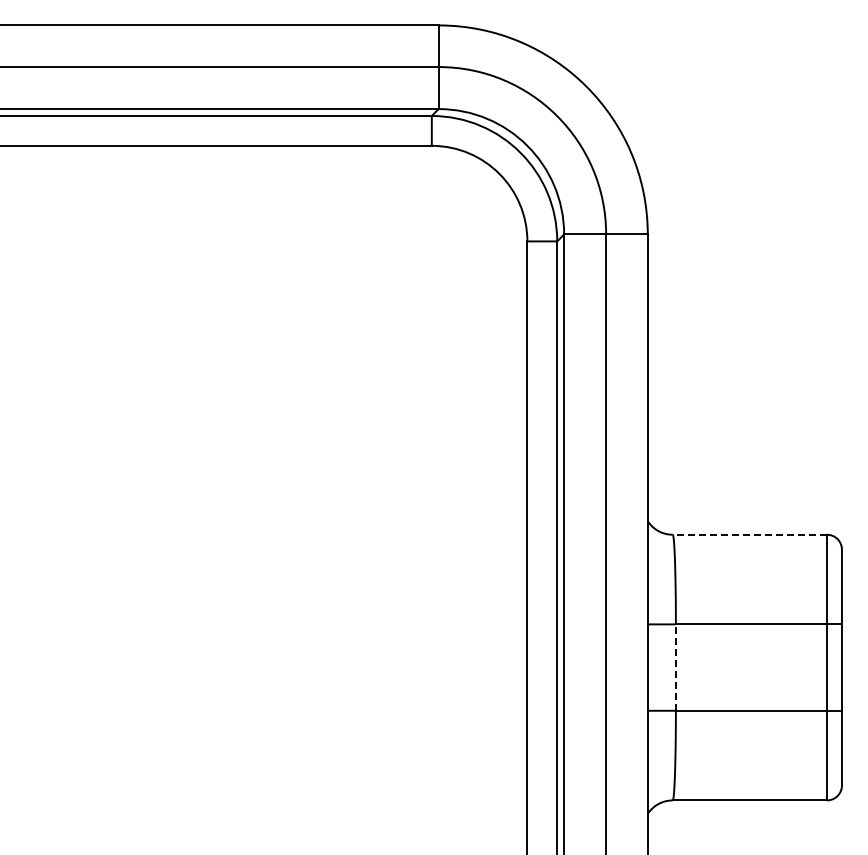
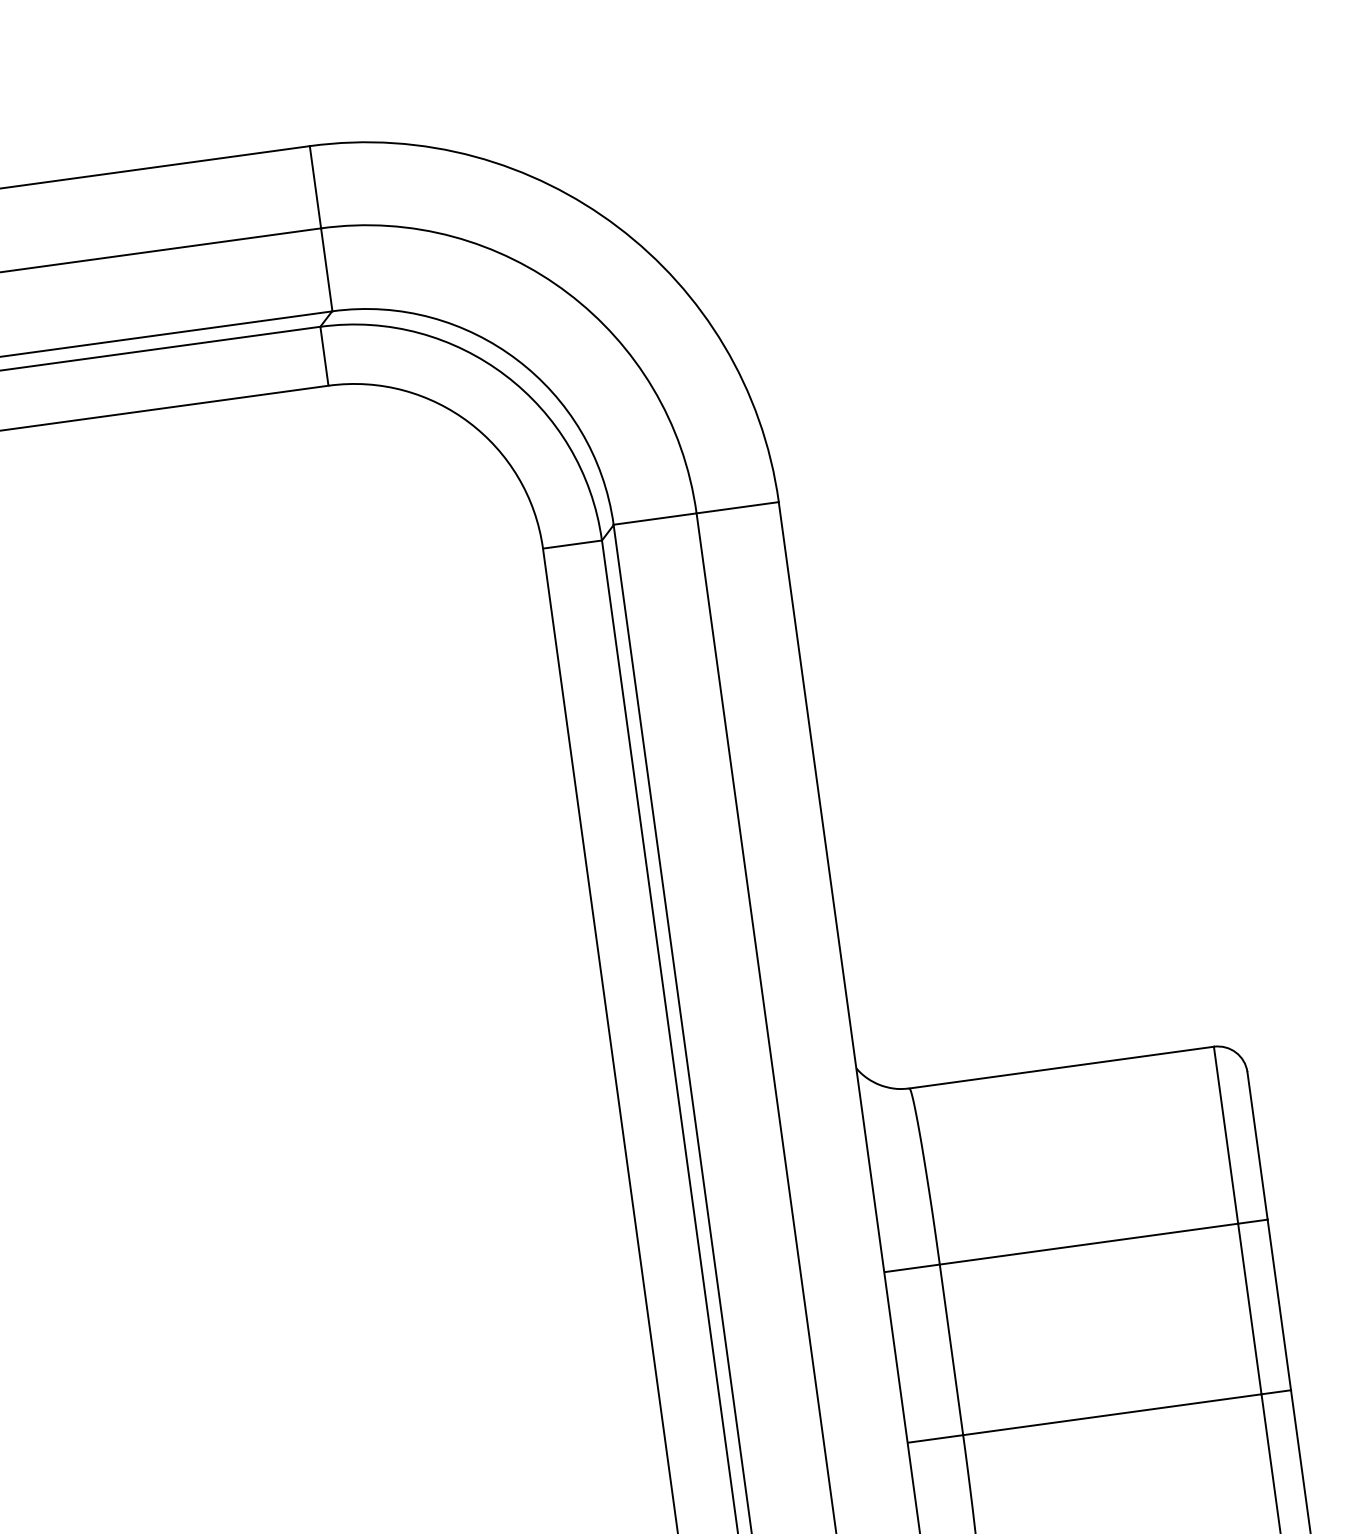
line: (749, 534) -> (1060, 1067), dashed -> solid
line: (675, 667) -> (950, 1349), dashed -> solid

